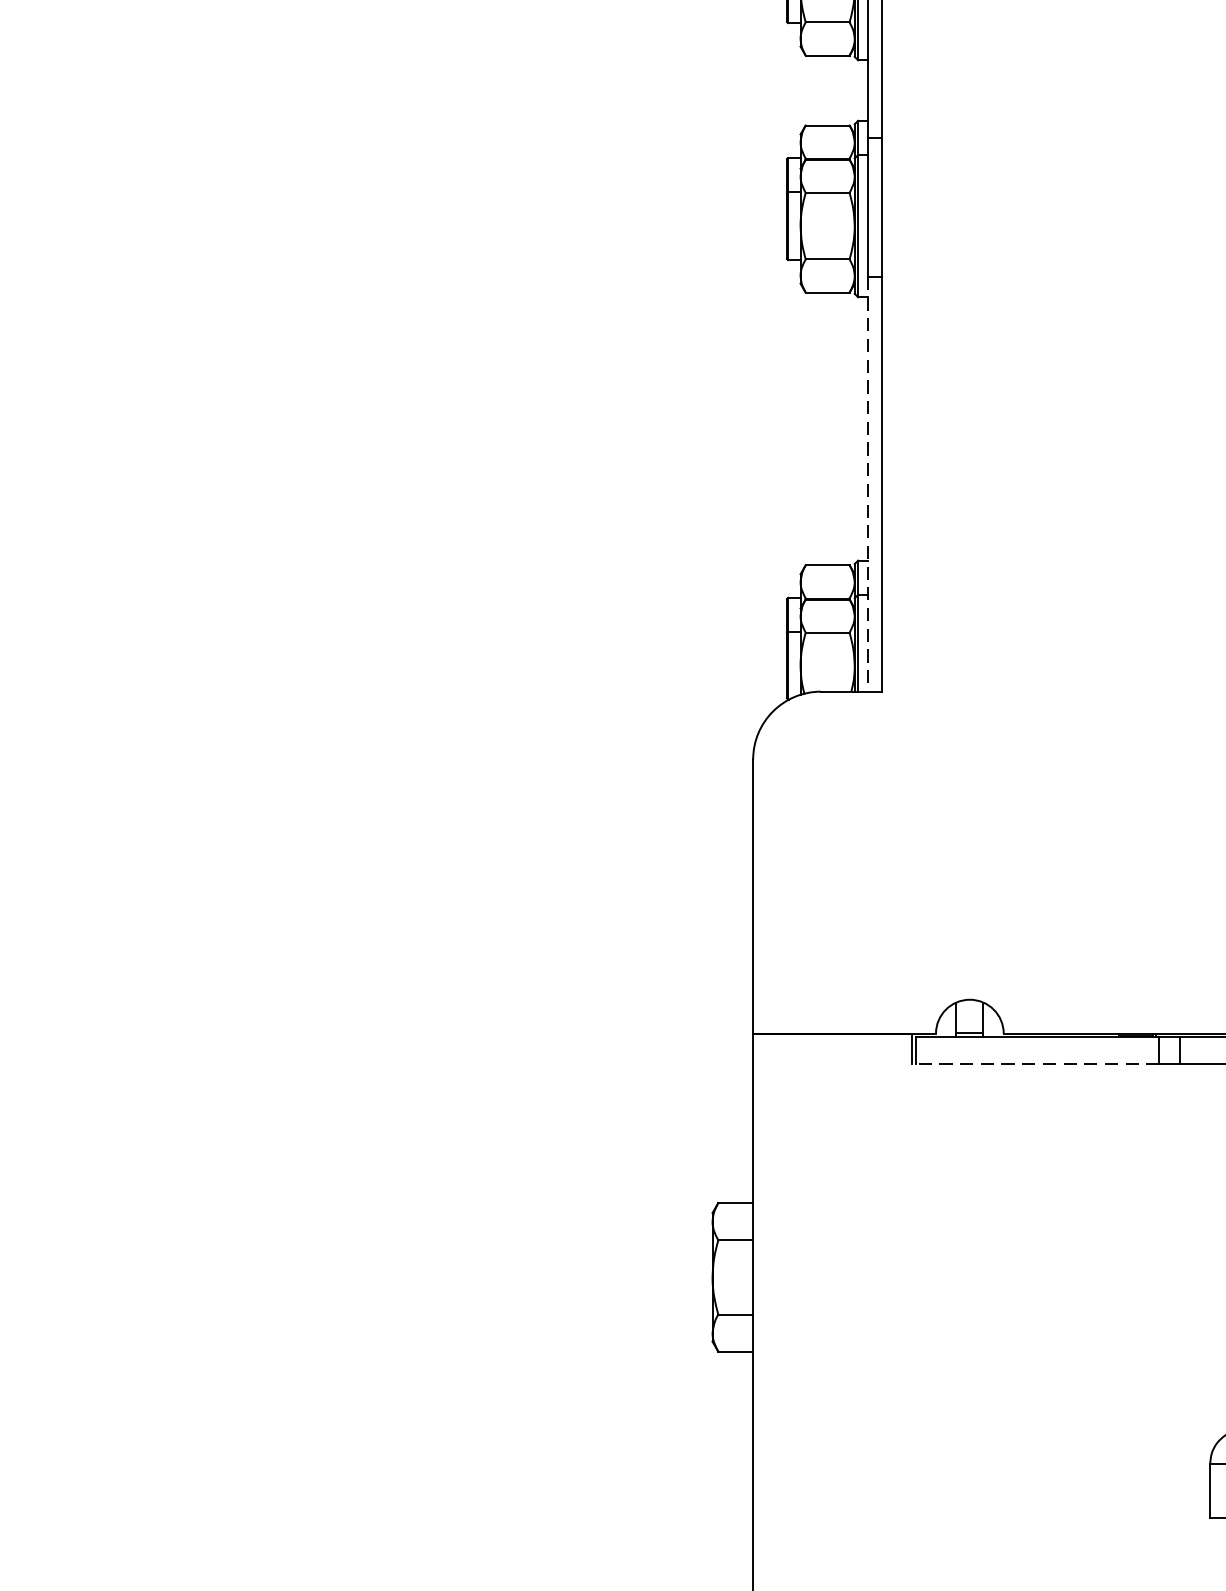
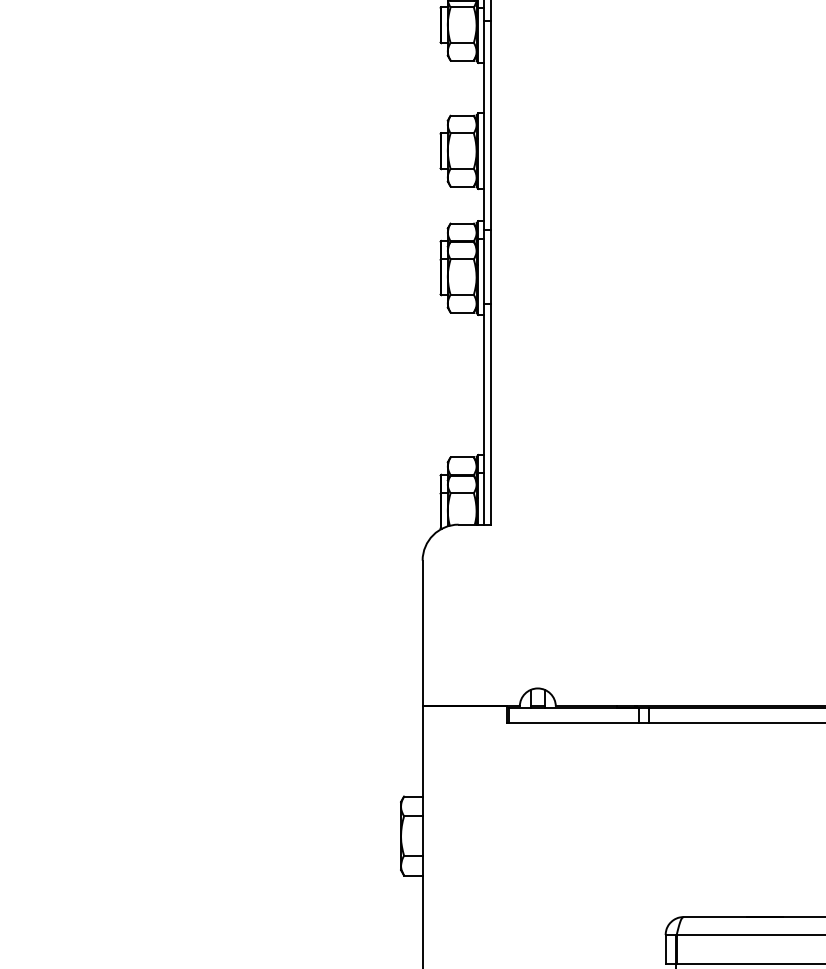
line: (867, 484) -> (483, 414), dashed -> solid
line: (1035, 1063) -> (572, 722), dashed -> solid

